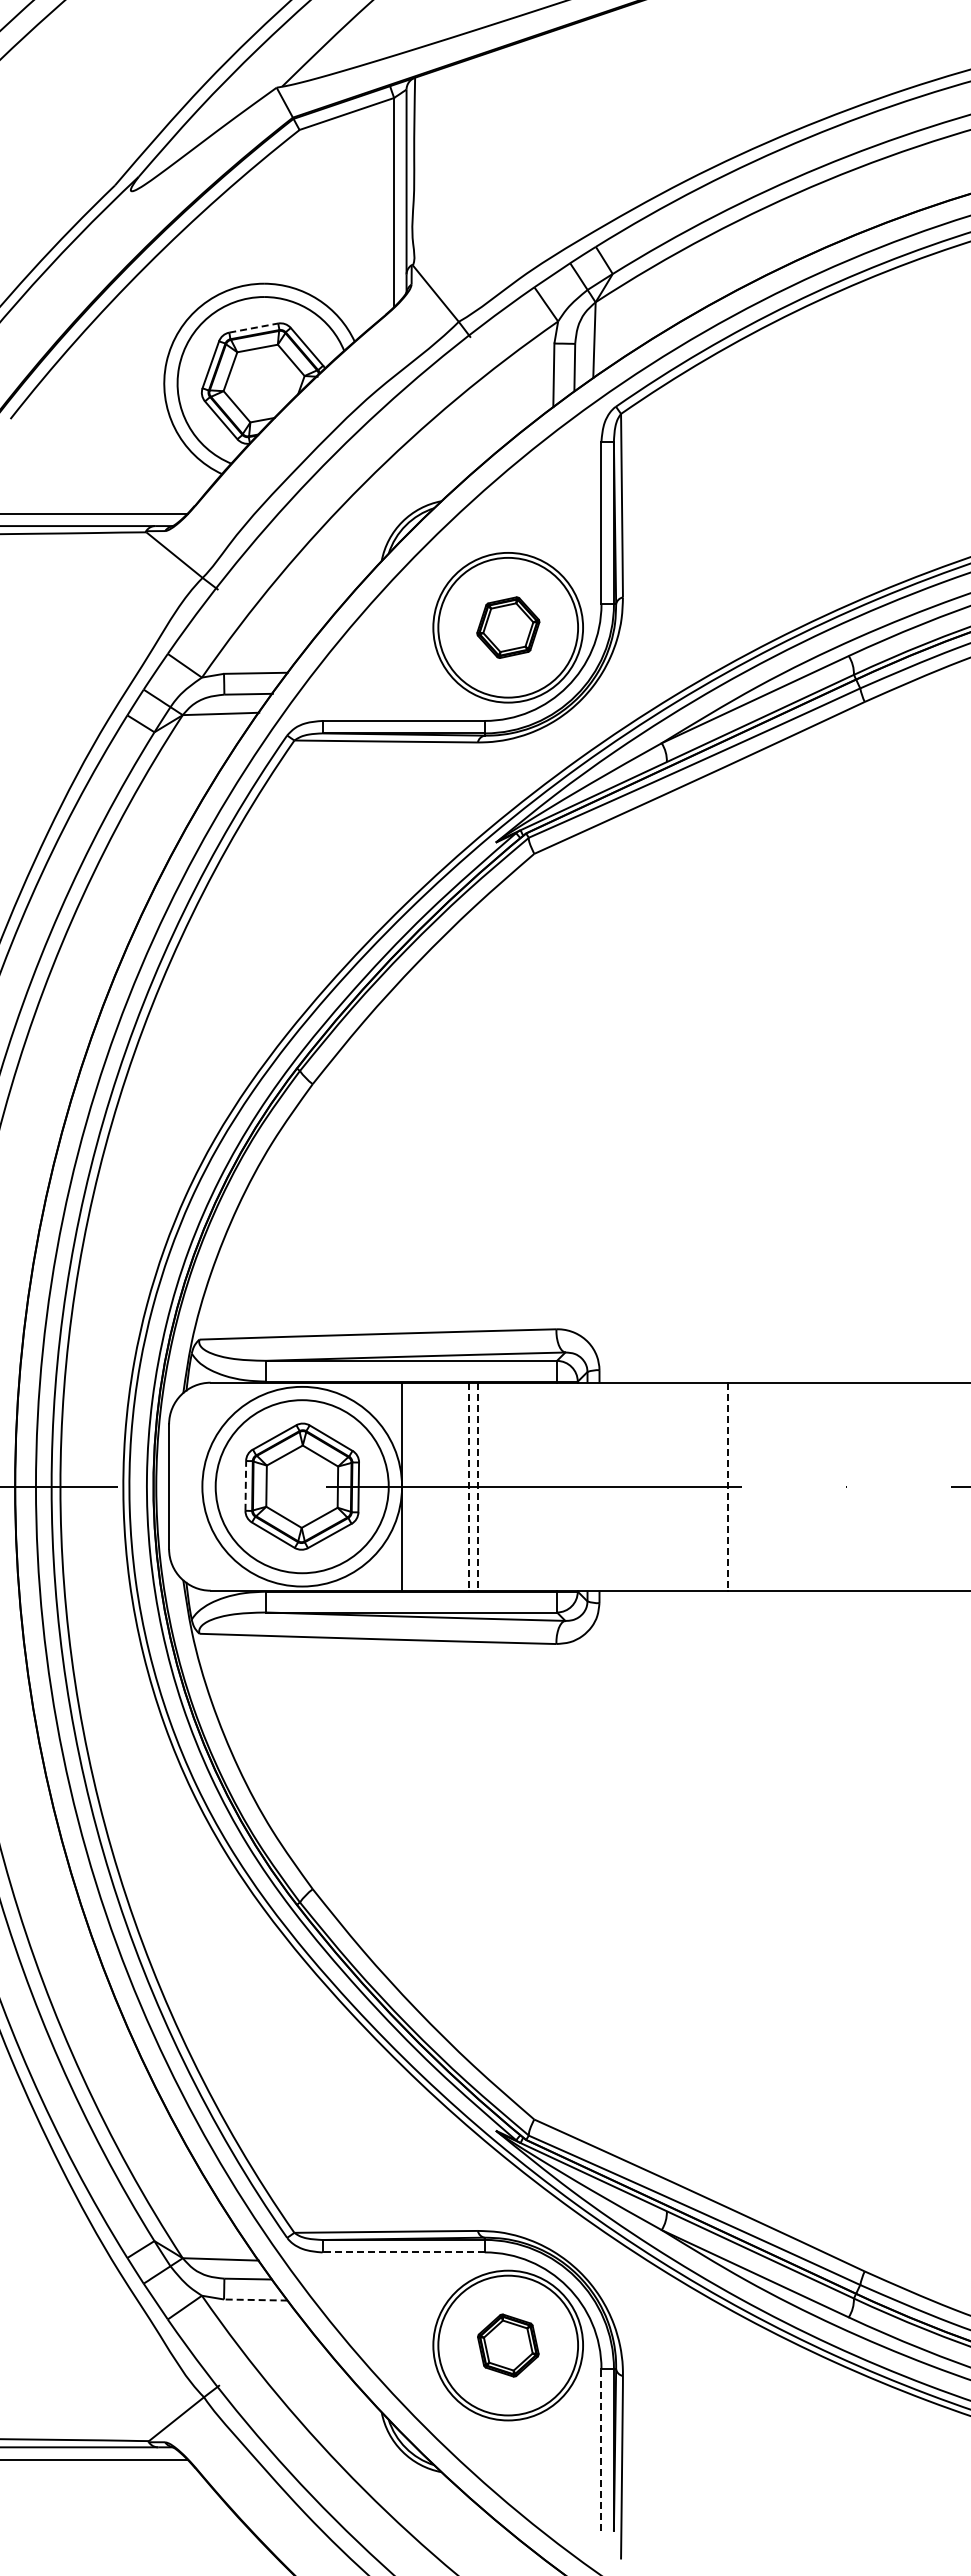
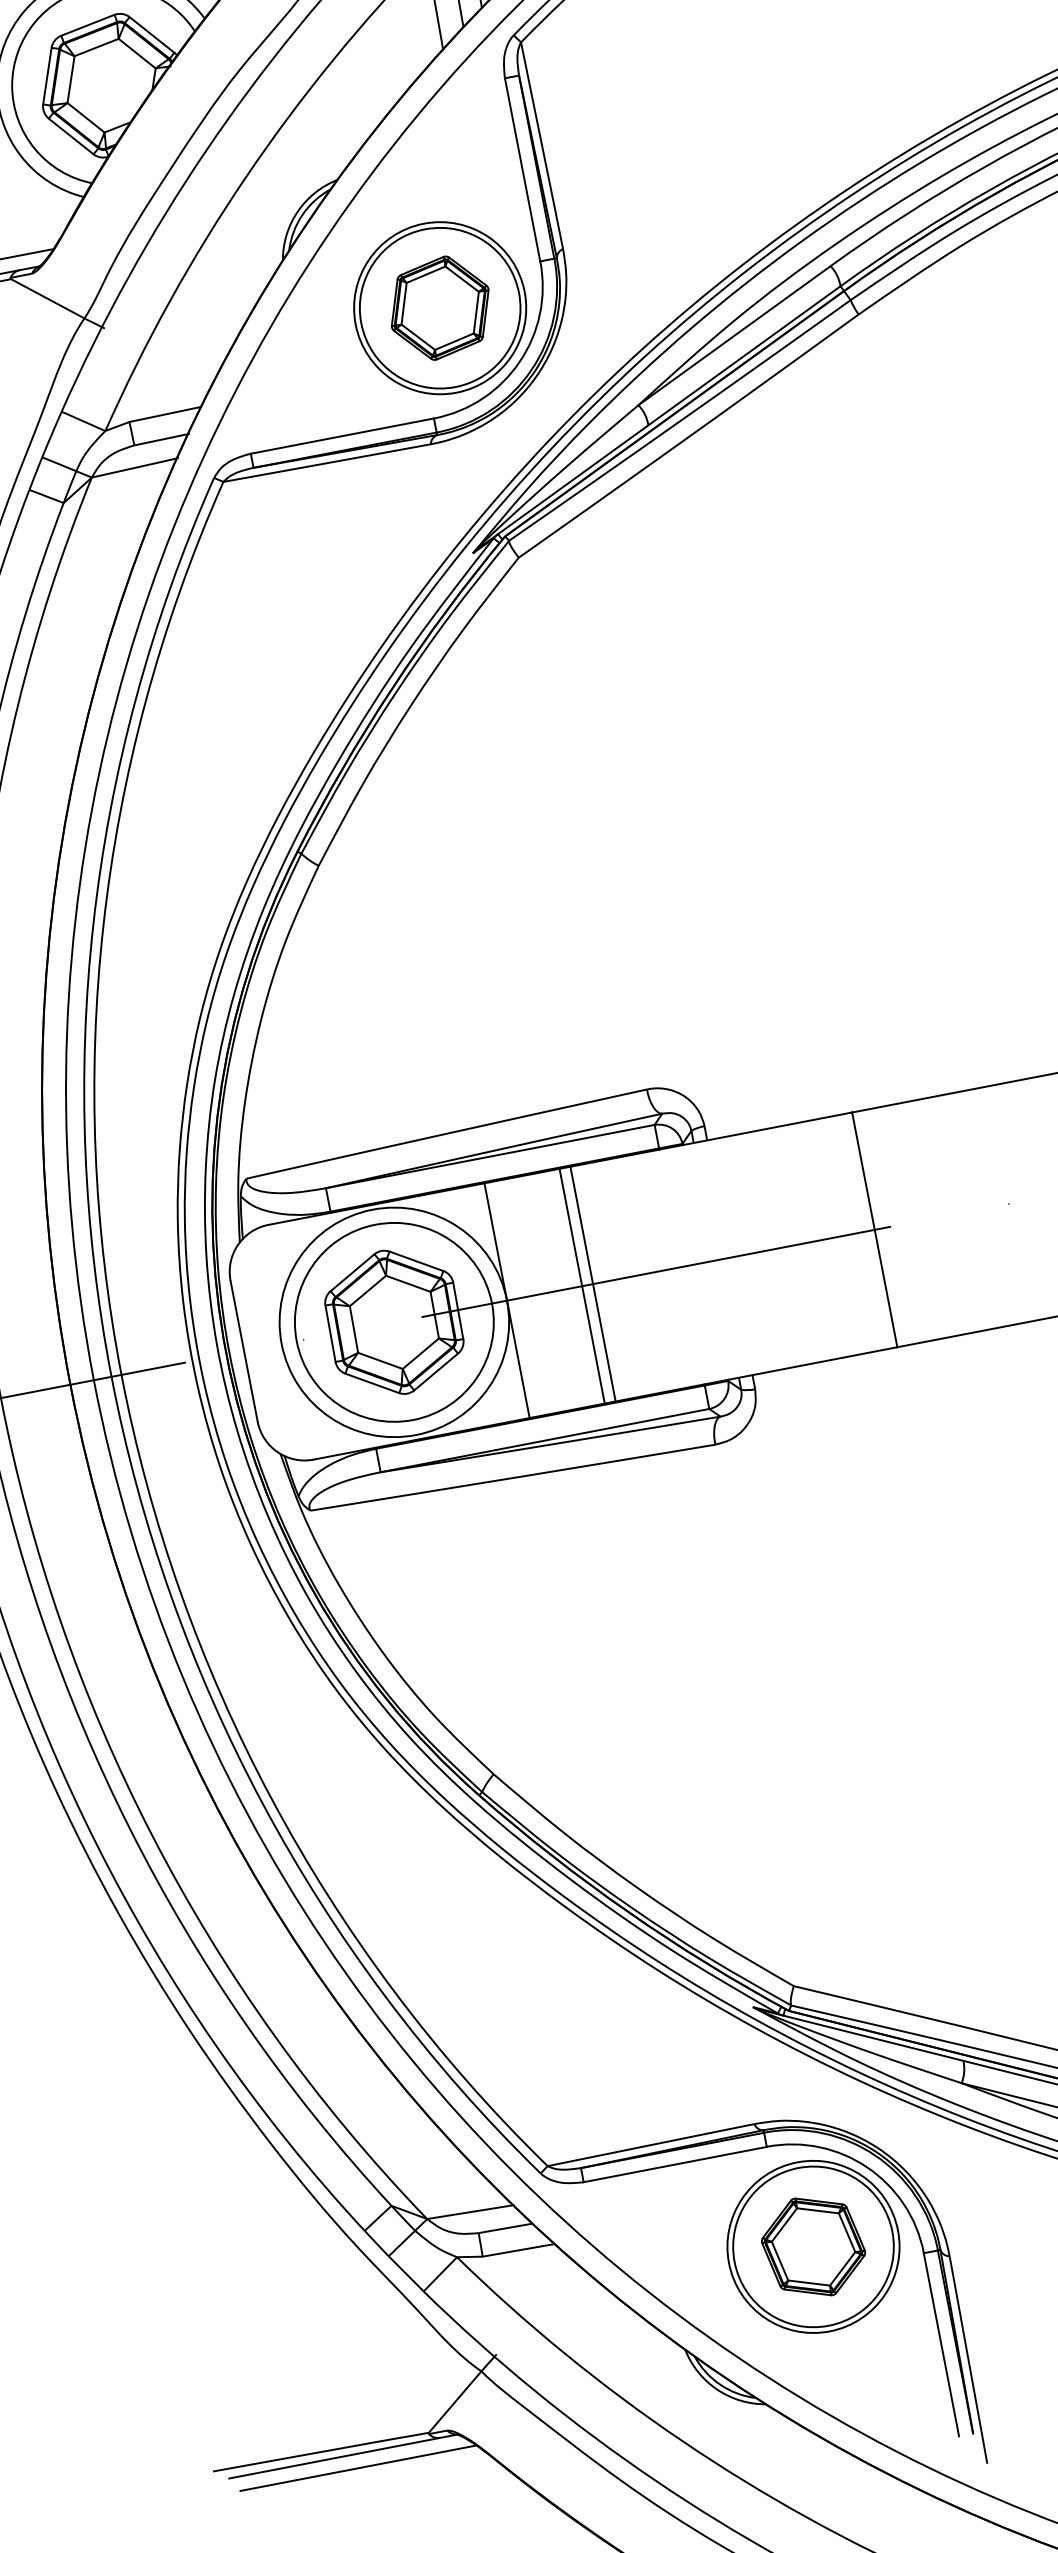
line: (253, 328) -> (87, 25), dashed -> solid
part: (508, 627) -> (440, 307), size x1.43
line: (245, 1485) -> (330, 1333), dashed -> solid
line: (468, 1486) -> (581, 1286), dashed -> solid
line: (478, 1486) -> (593, 1283), dashed -> solid
line: (727, 1486) -> (874, 1229), dashed -> solid
line: (403, 2252) -> (675, 2164), dashed -> solid
line: (255, 2300) -> (518, 2250), dashed -> solid
part: (508, 2345) -> (813, 2246), size x1.43
line: (601, 2449) -> (941, 2343), dashed -> solid

